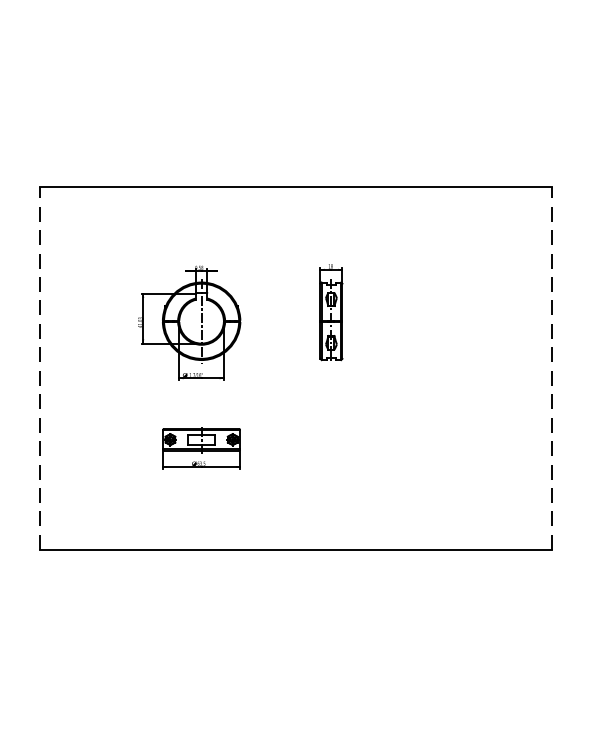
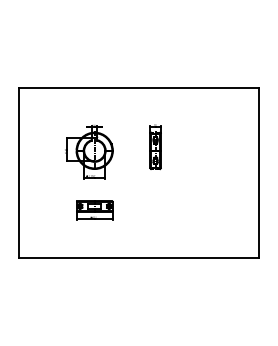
line: (39, 367) -> (18, 172), dashed -> solid
line: (552, 367) -> (259, 172), dashed -> solid

